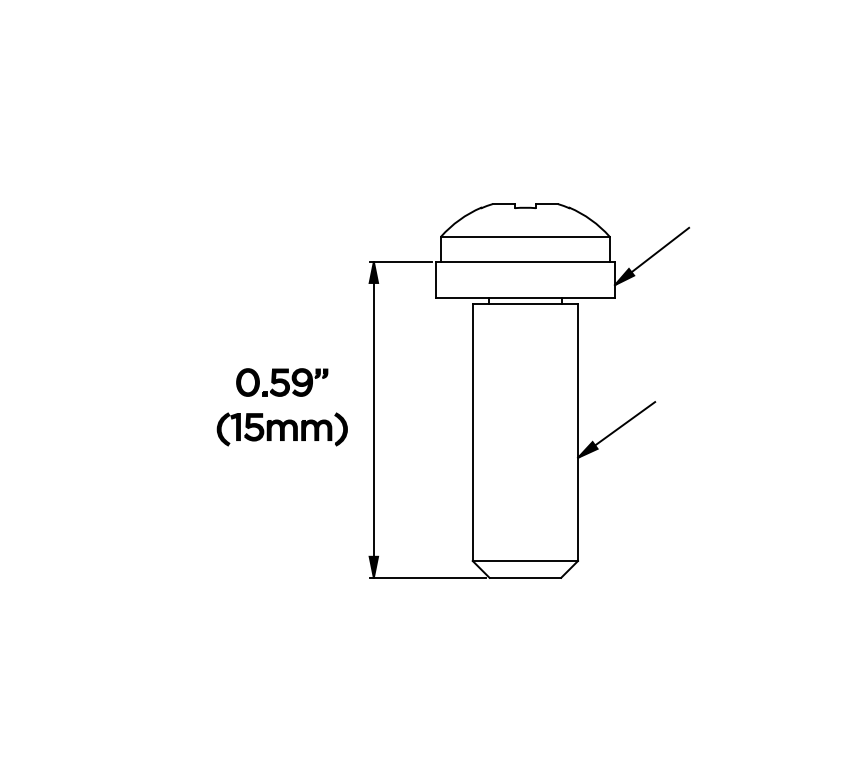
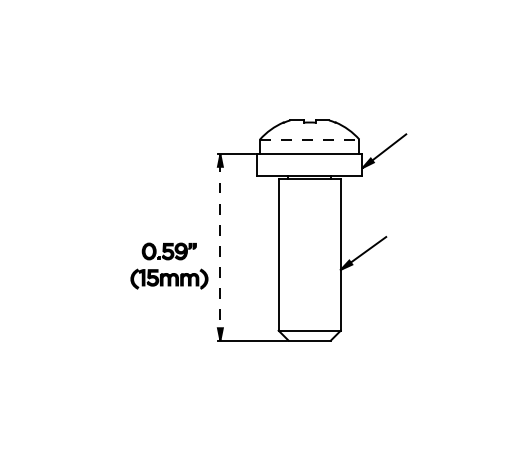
line: (524, 236) -> (309, 139), solid -> dashed
part: (282, 406) -> (169, 265), moved
line: (374, 419) -> (220, 247), solid -> dashed

